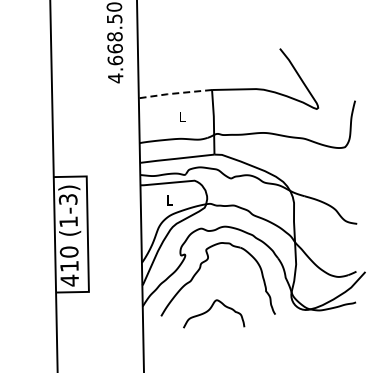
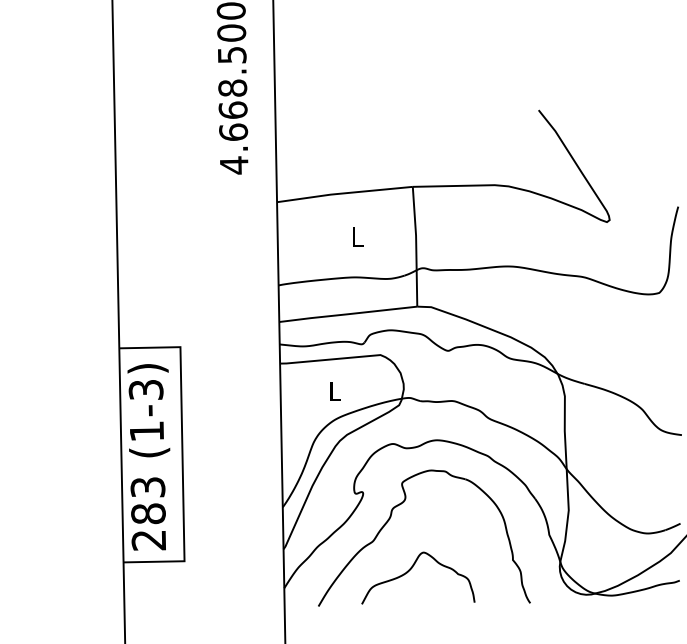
line: (174, 93) -> (343, 193), dashed -> solid
text: (69, 266) -> (148, 514), 410 -> 283
curve: (210, 309) -> (411, 569), moved

